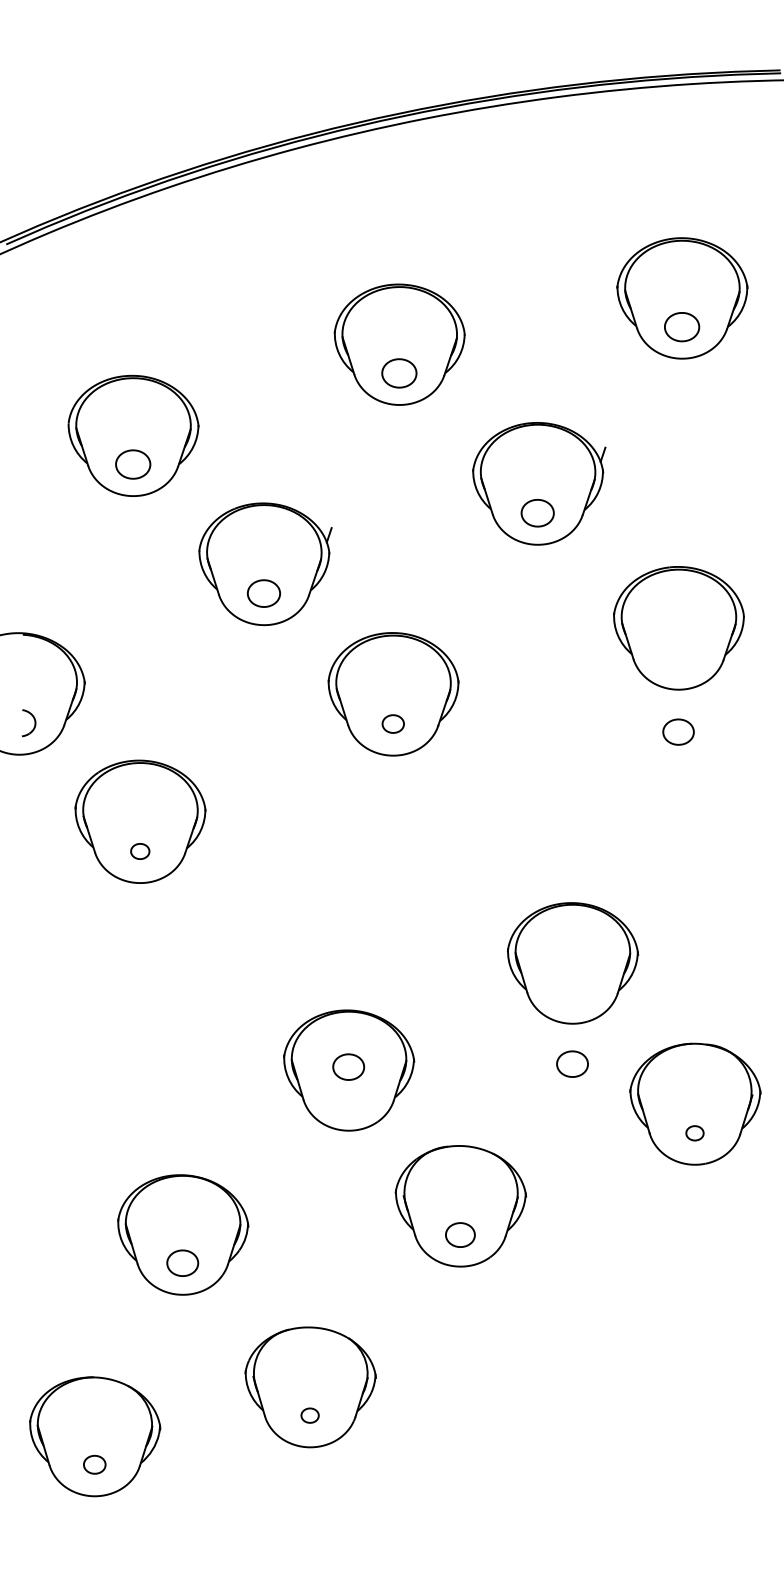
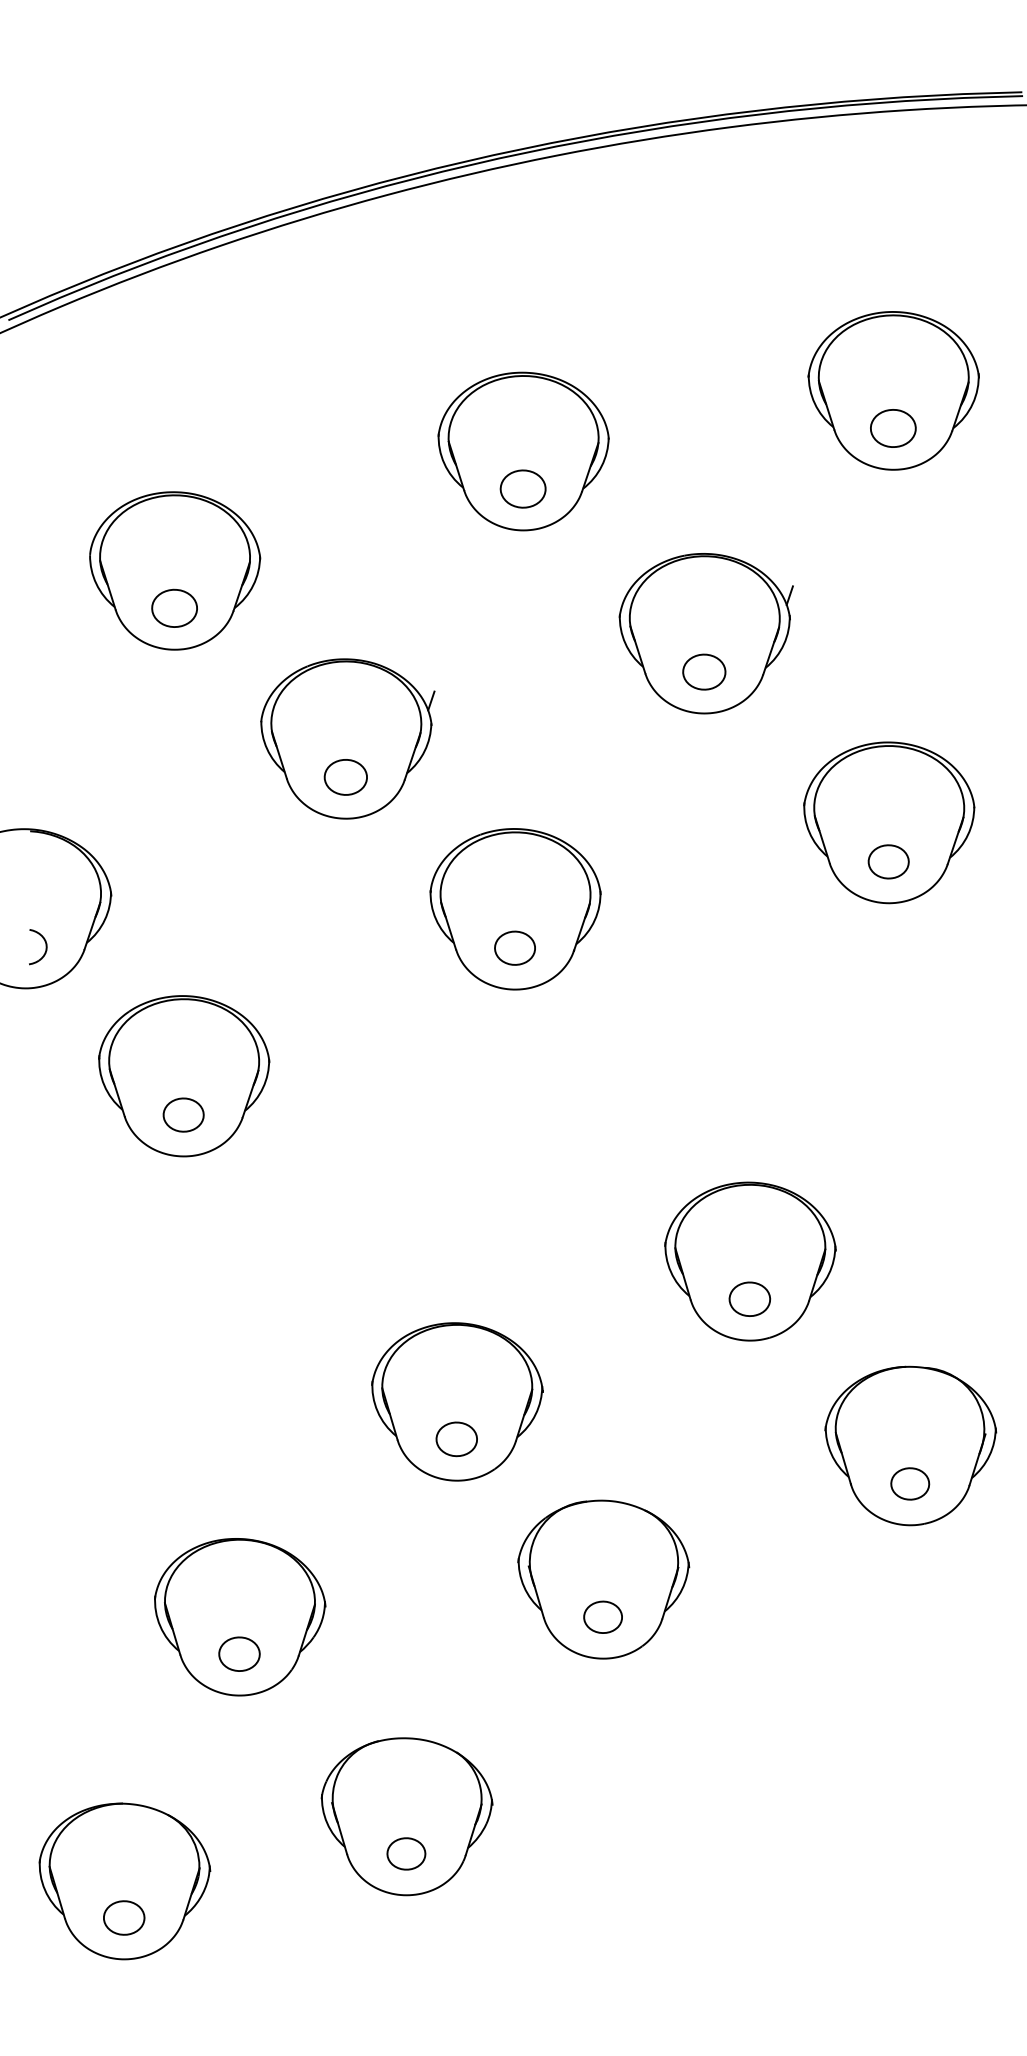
part: (393, 723) -> (515, 947), size x1.43
part: (678, 731) -> (888, 861), moved
part: (140, 851) -> (184, 1115), size x1.67
part: (572, 1063) -> (749, 1298), moved
part: (348, 1066) -> (456, 1438), moved
part: (694, 1133) -> (909, 1484), size x1.67
part: (309, 1415) -> (405, 1853), size x1.67
part: (94, 1464) -> (123, 1917), size x1.43

